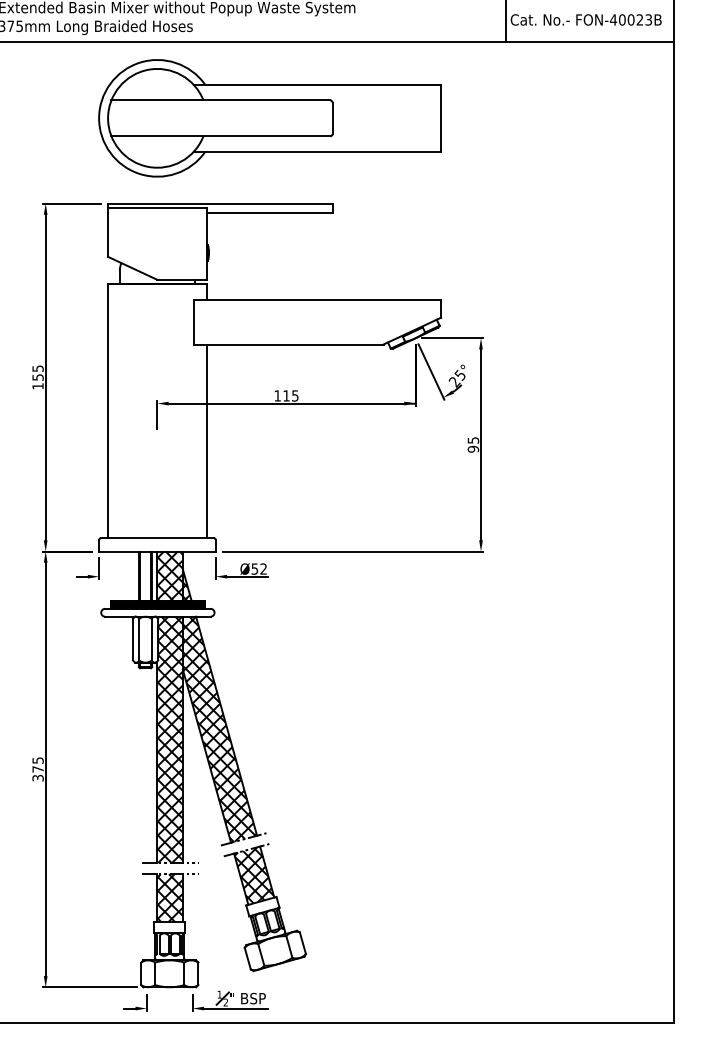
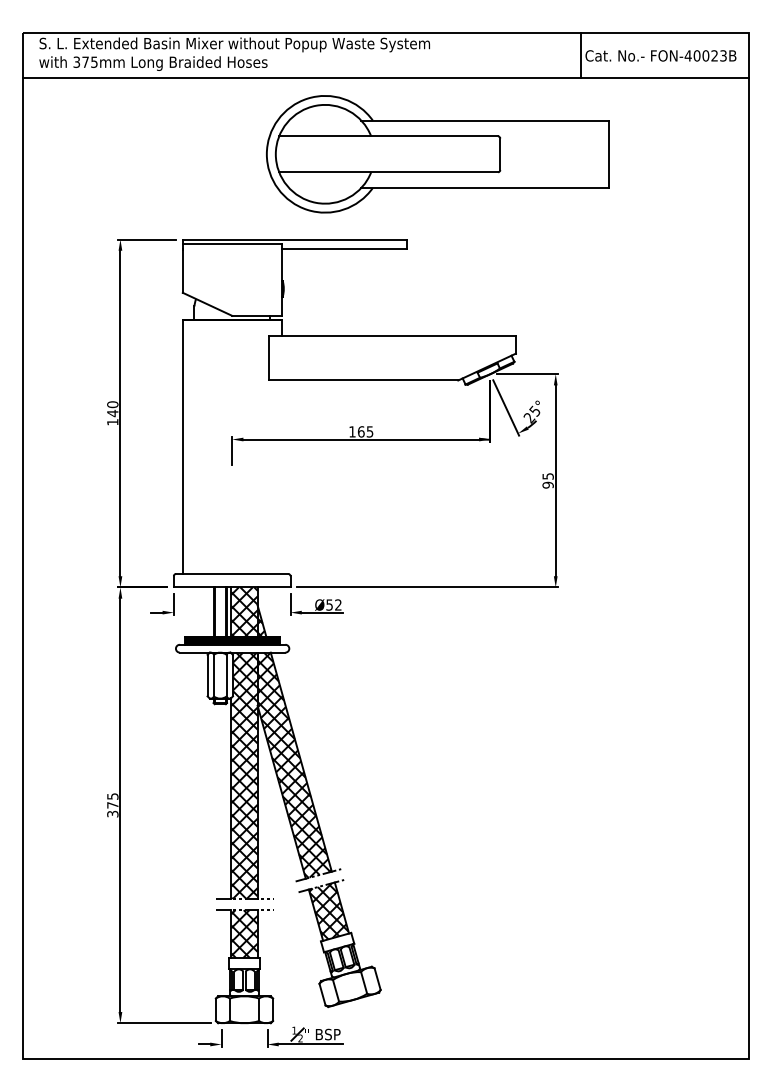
part: (269, 118) -> (437, 154), moved
text: (37, 373) -> (112, 409), 155 -> 140
text: (285, 395) -> (360, 431), 115 -> 165
line: (206, 441) -> (281, 477), removed

